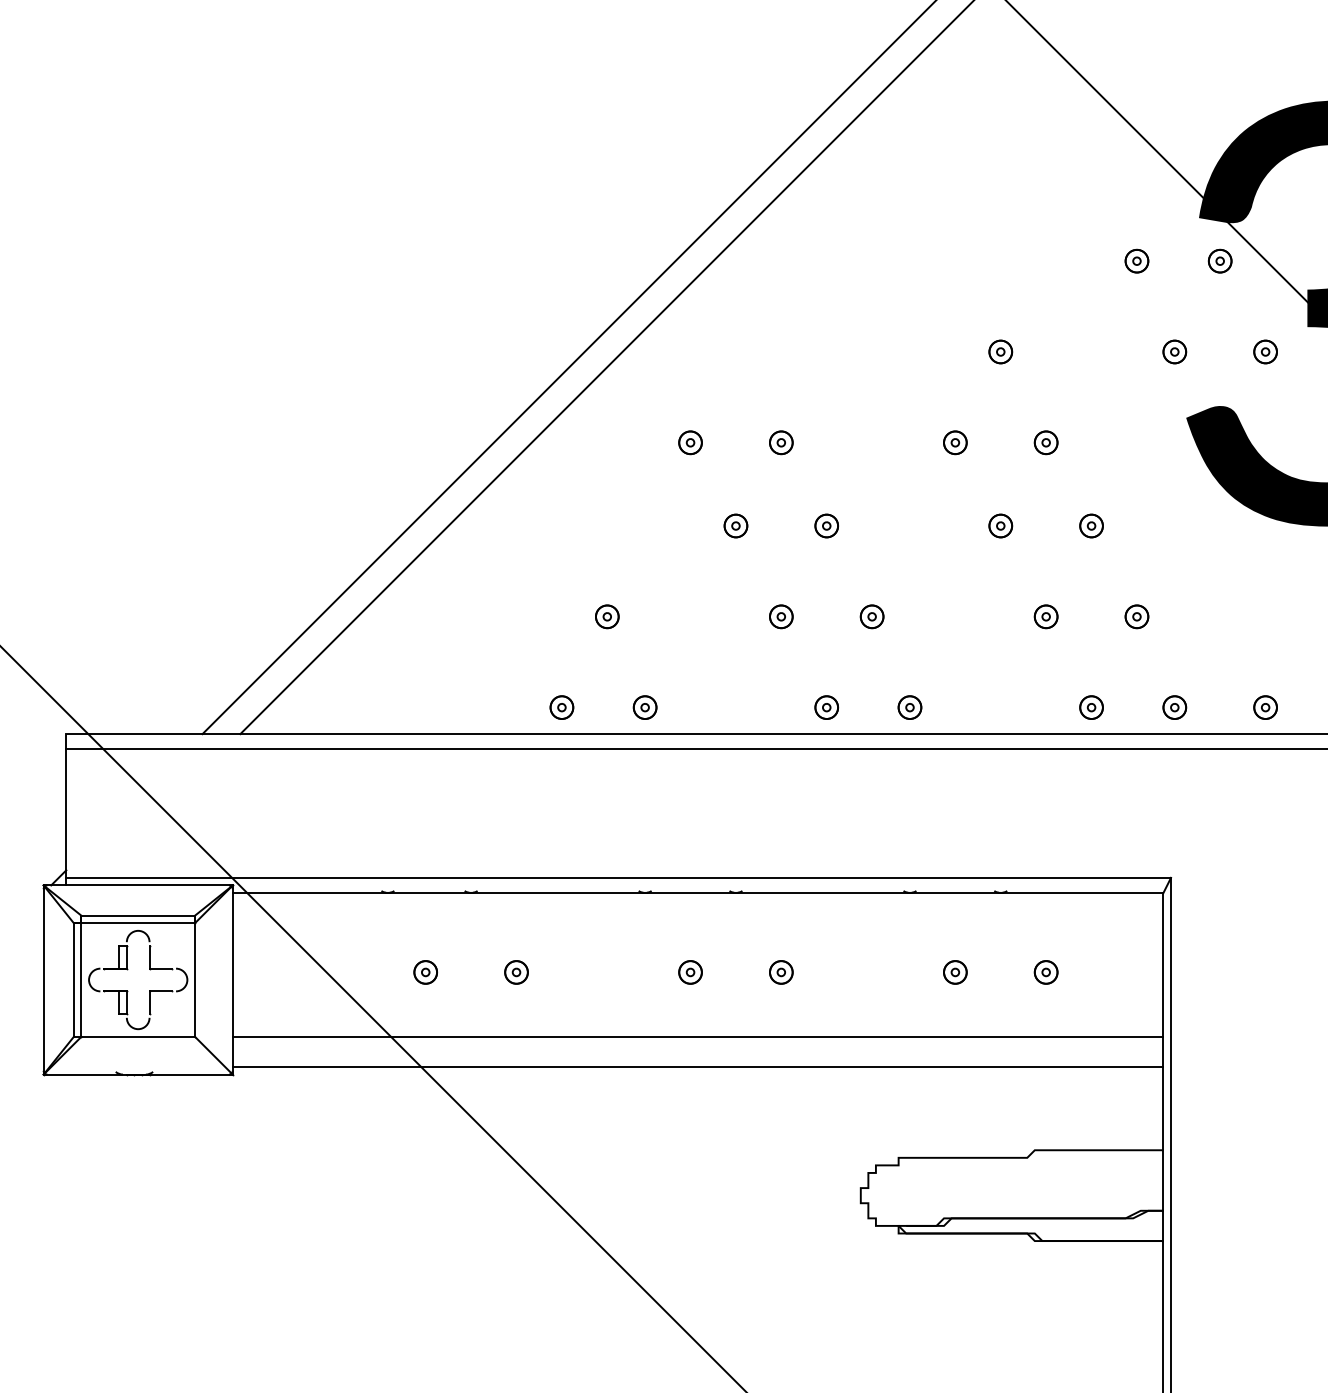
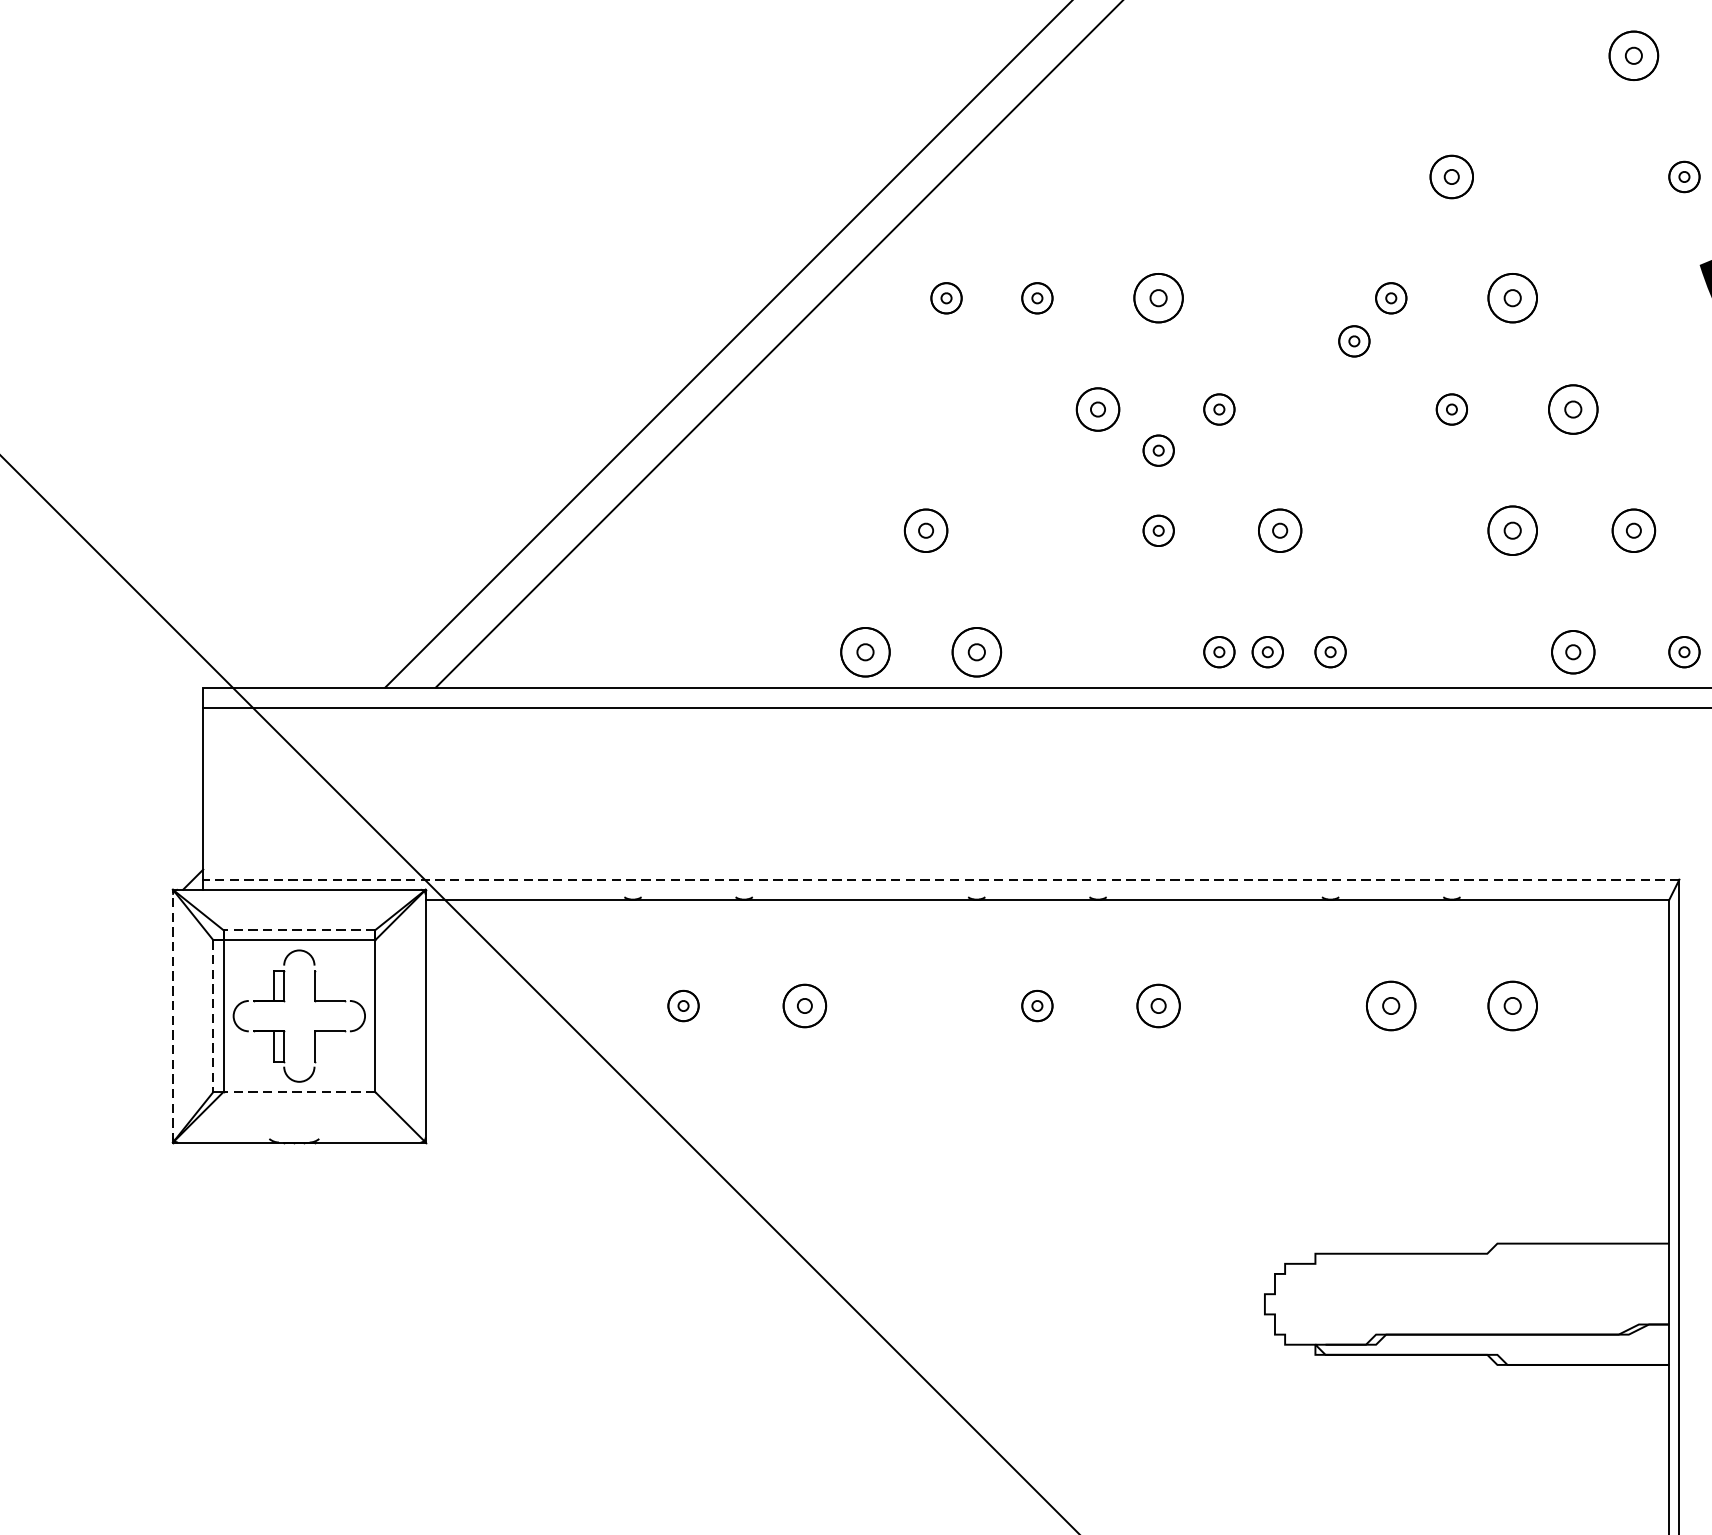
part: (1136, 260) -> (1633, 54), size x1.6
part: (1000, 351) -> (1451, 176), size x1.4
part: (622, 442) -> (946, 297), added
part: (781, 442) -> (1158, 297), size x1.6
part: (1045, 442) -> (1511, 297), size x1.6
part: (927, 474) -> (1354, 340), added
part: (735, 525) -> (1097, 408), size x1.4
part: (1091, 525) -> (1573, 408), size x1.6
part: (781, 556) -> (1158, 450), added
part: (607, 616) -> (926, 530), size x1.4
part: (871, 616) -> (1279, 530), size x1.4
part: (1045, 616) -> (1511, 530), size x1.6
part: (1136, 616) -> (1633, 530), size x1.4
part: (561, 707) -> (864, 652), size x1.6
part: (644, 707) -> (975, 652), size x1.6
part: (862, 707) -> (1267, 652), added
part: (1091, 707) -> (1573, 652), size x1.4
line: (618, 877) -> (941, 879), solid -> dashed
line: (138, 915) -> (299, 929), solid -> dashed
part: (516, 972) -> (804, 1006), size x1.4
part: (781, 972) -> (1158, 1006), size x1.4
part: (955, 972) -> (1391, 1006), size x1.6
part: (1045, 972) -> (1511, 1006), size x1.6
line: (43, 980) -> (172, 1016), solid -> dashed
line: (73, 980) -> (212, 1016), solid -> dashed
line: (138, 1036) -> (299, 1091), solid -> dashed
line: (697, 1036) -> (1046, 1091), removed
line: (697, 1067) -> (1046, 1133), removed

